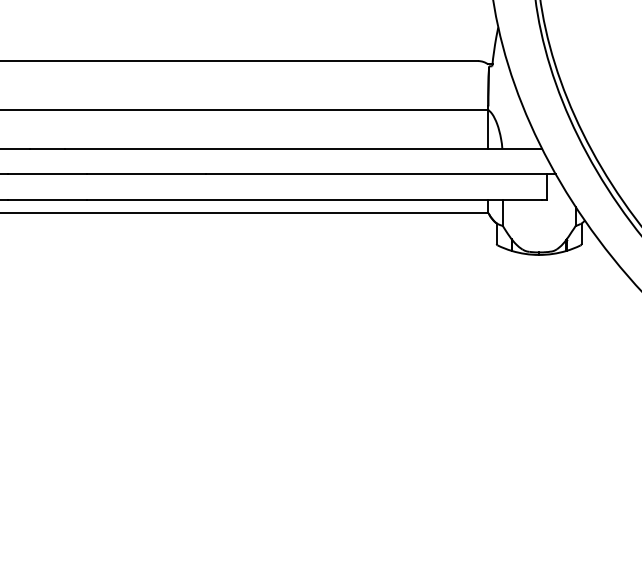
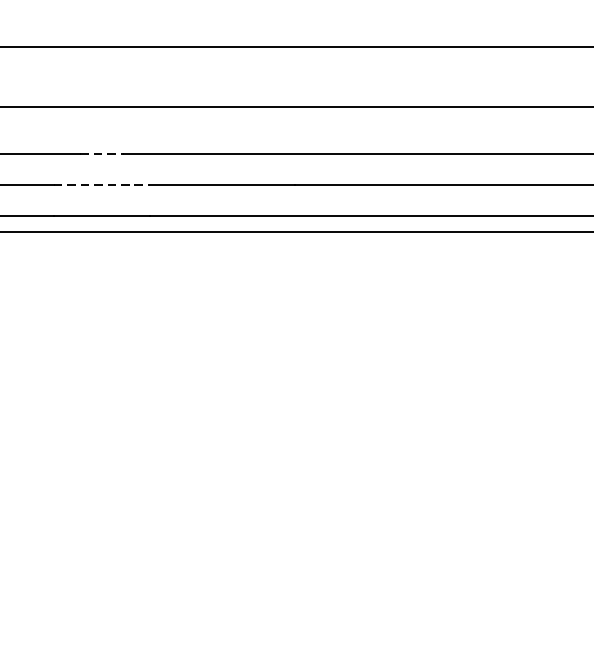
line: (47, 148) -> (102, 153), solid -> dashed
line: (47, 174) -> (102, 185), solid -> dashed

